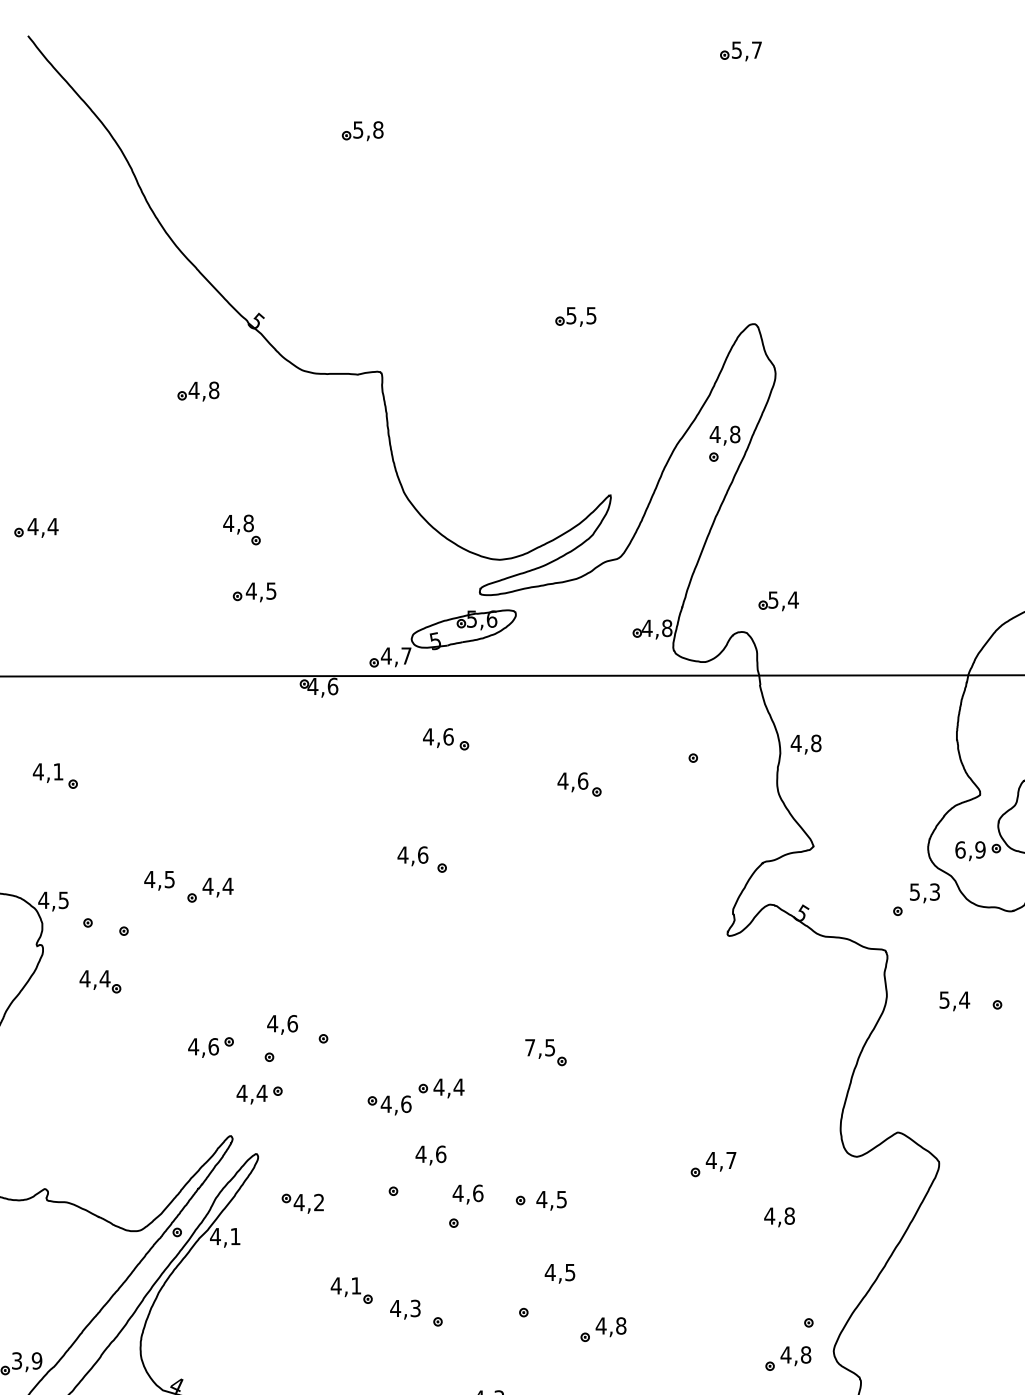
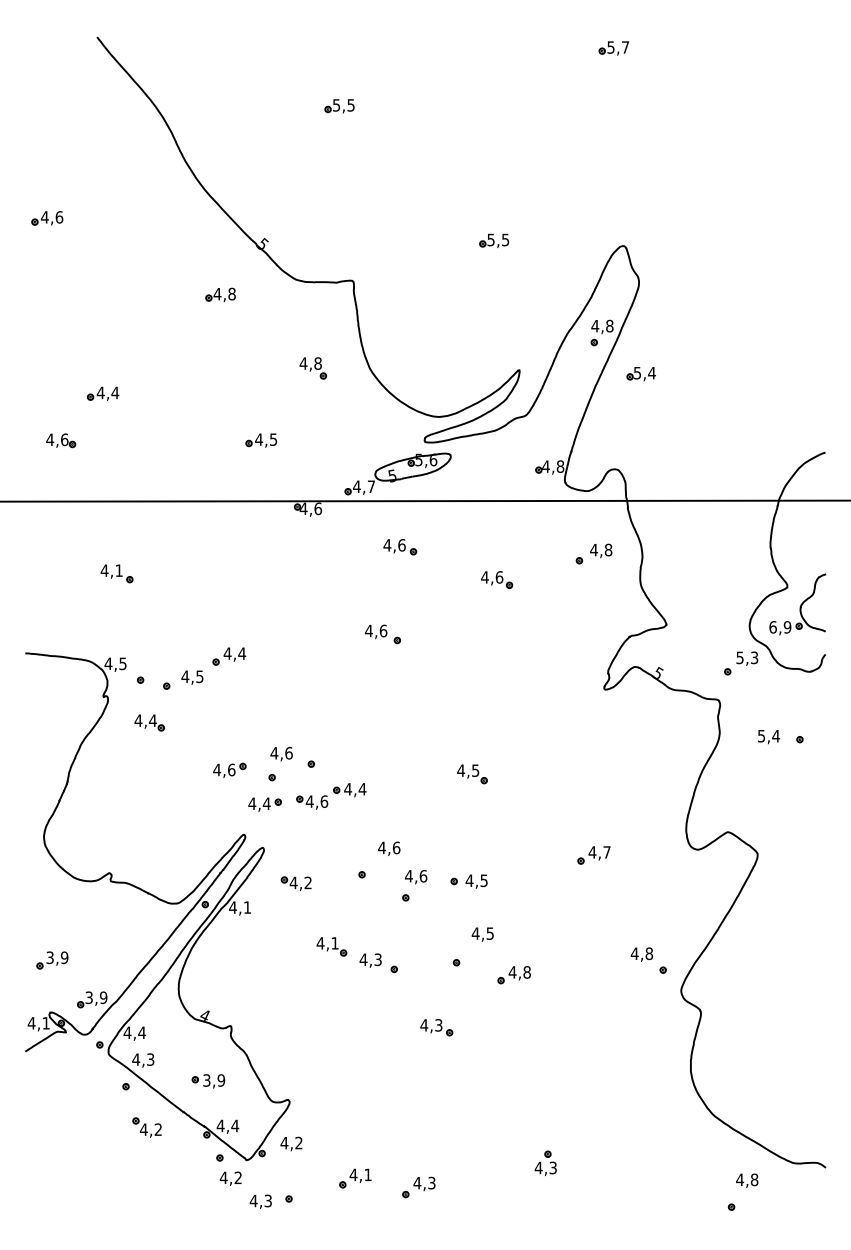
text: (377, 130) -> (350, 105), 5,8 -> 5,5
part: (242, 530) -> (313, 368), moved
part: (777, 601) -> (640, 374), moved
text: (806, 743) -> (601, 550), moved
text: (159, 880) -> (192, 677), moved
text: (530, 1047) -> (461, 770), 7,5 -> 4,5
part: (416, 1097) -> (331, 796), moved
text: (778, 1217) -> (641, 954), moved
part: (787, 1359) -> (647, 996), removed

